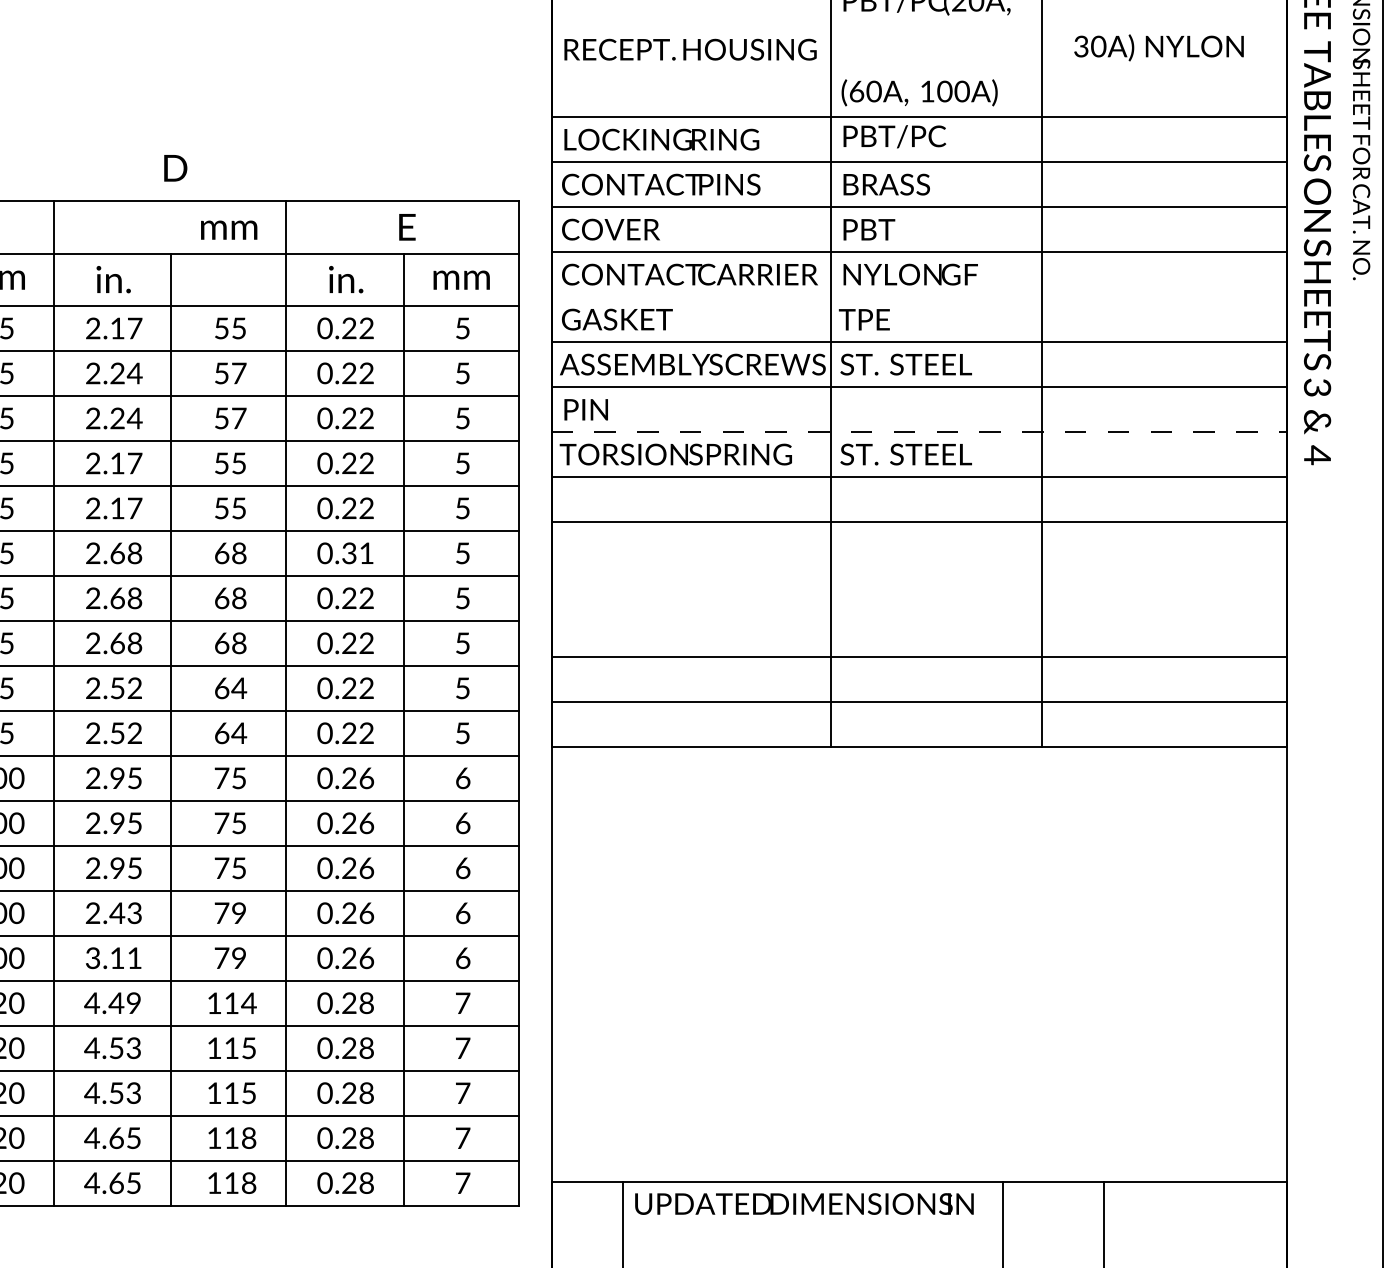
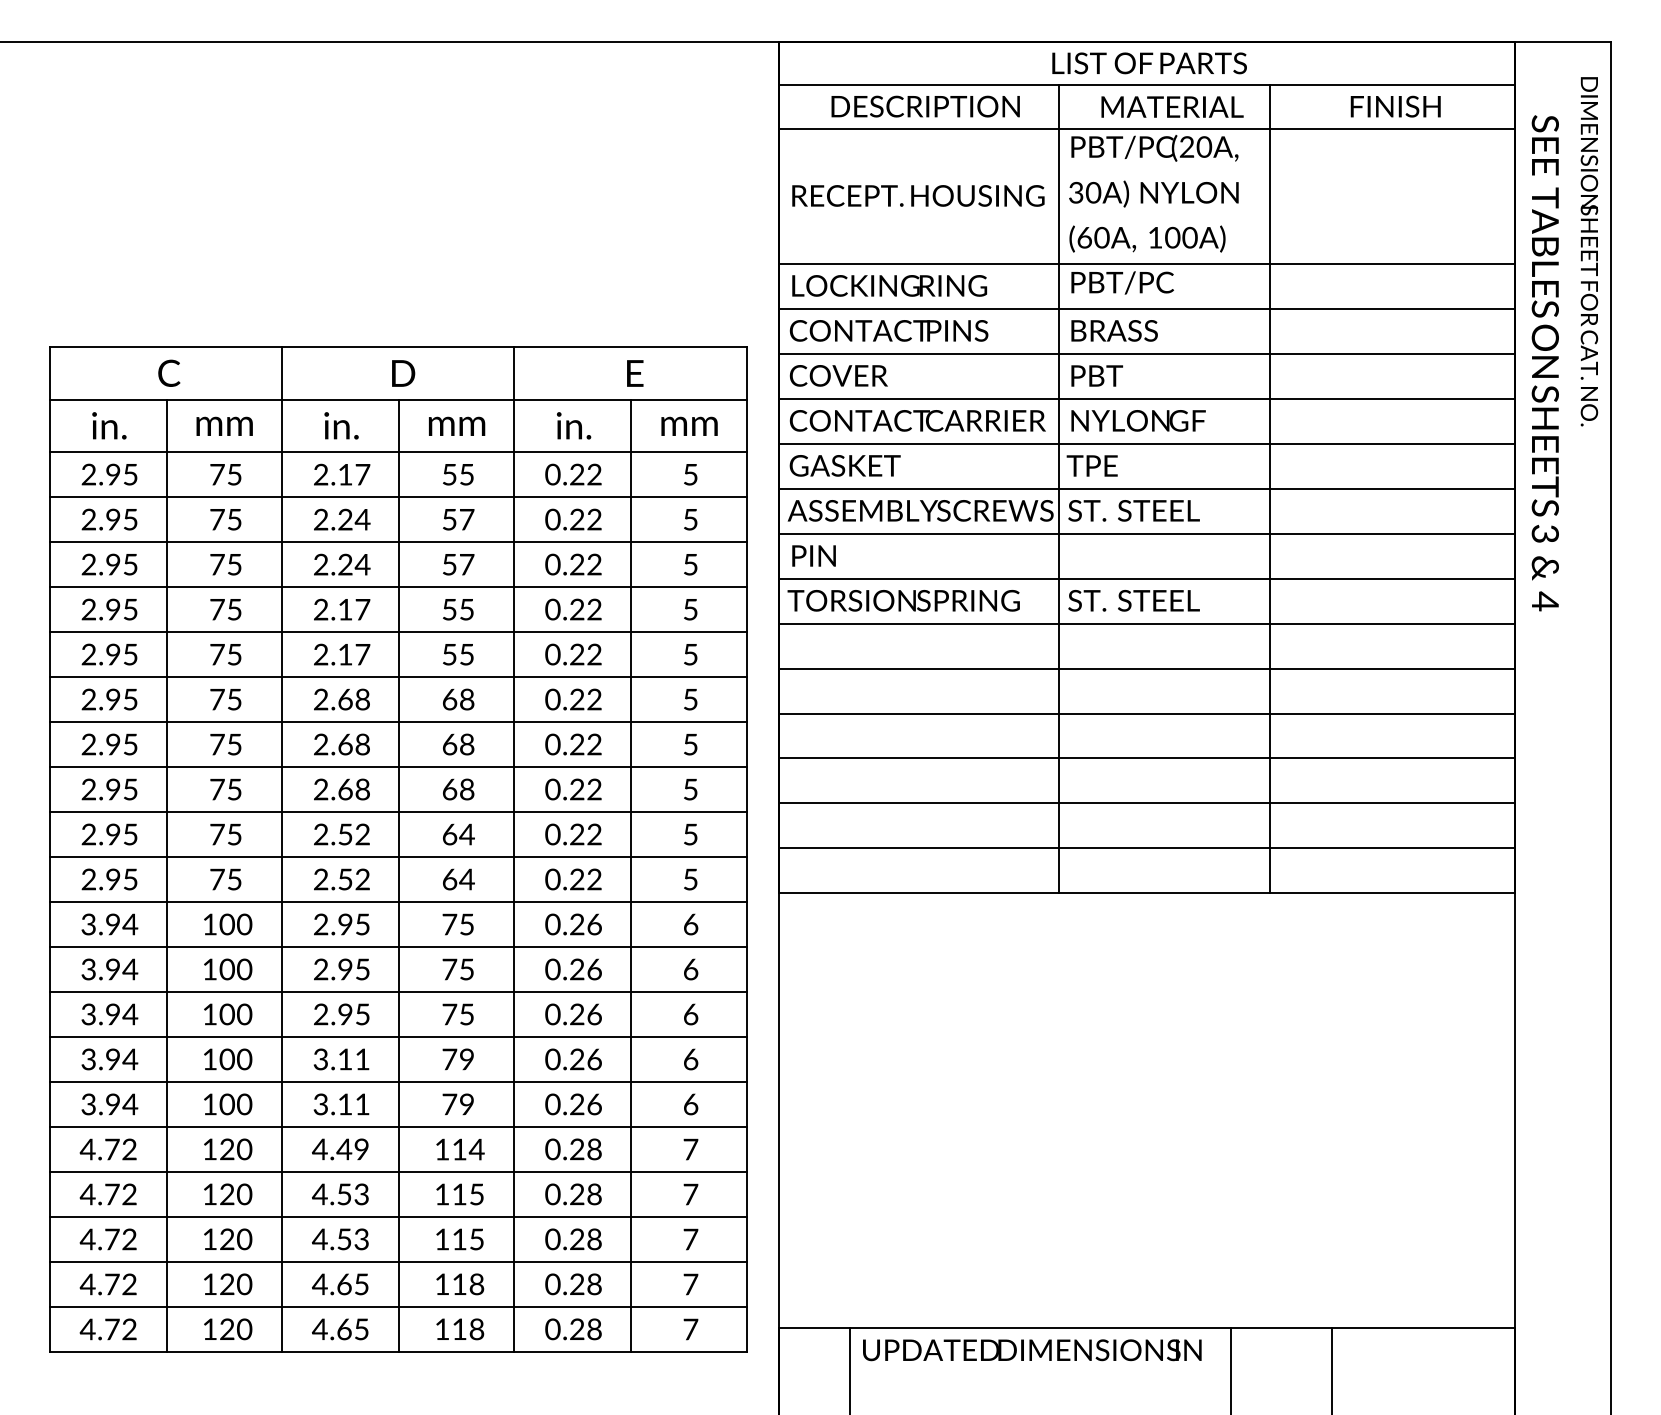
text: (1158, 47) -> (1153, 193), moved
text: (175, 168) -> (403, 373), moved
text: (229, 229) -> (457, 425), moved
line: (918, 297) -> (1146, 443), added
line: (919, 432) -> (1147, 578), dashed -> solid
text: (357, 553) -> (585, 699), 0.31 -> 0.22
line: (918, 567) -> (1146, 713), added
line: (918, 612) -> (1146, 758), added
text: (113, 913) -> (341, 1059), 2.43 -> 3.11

